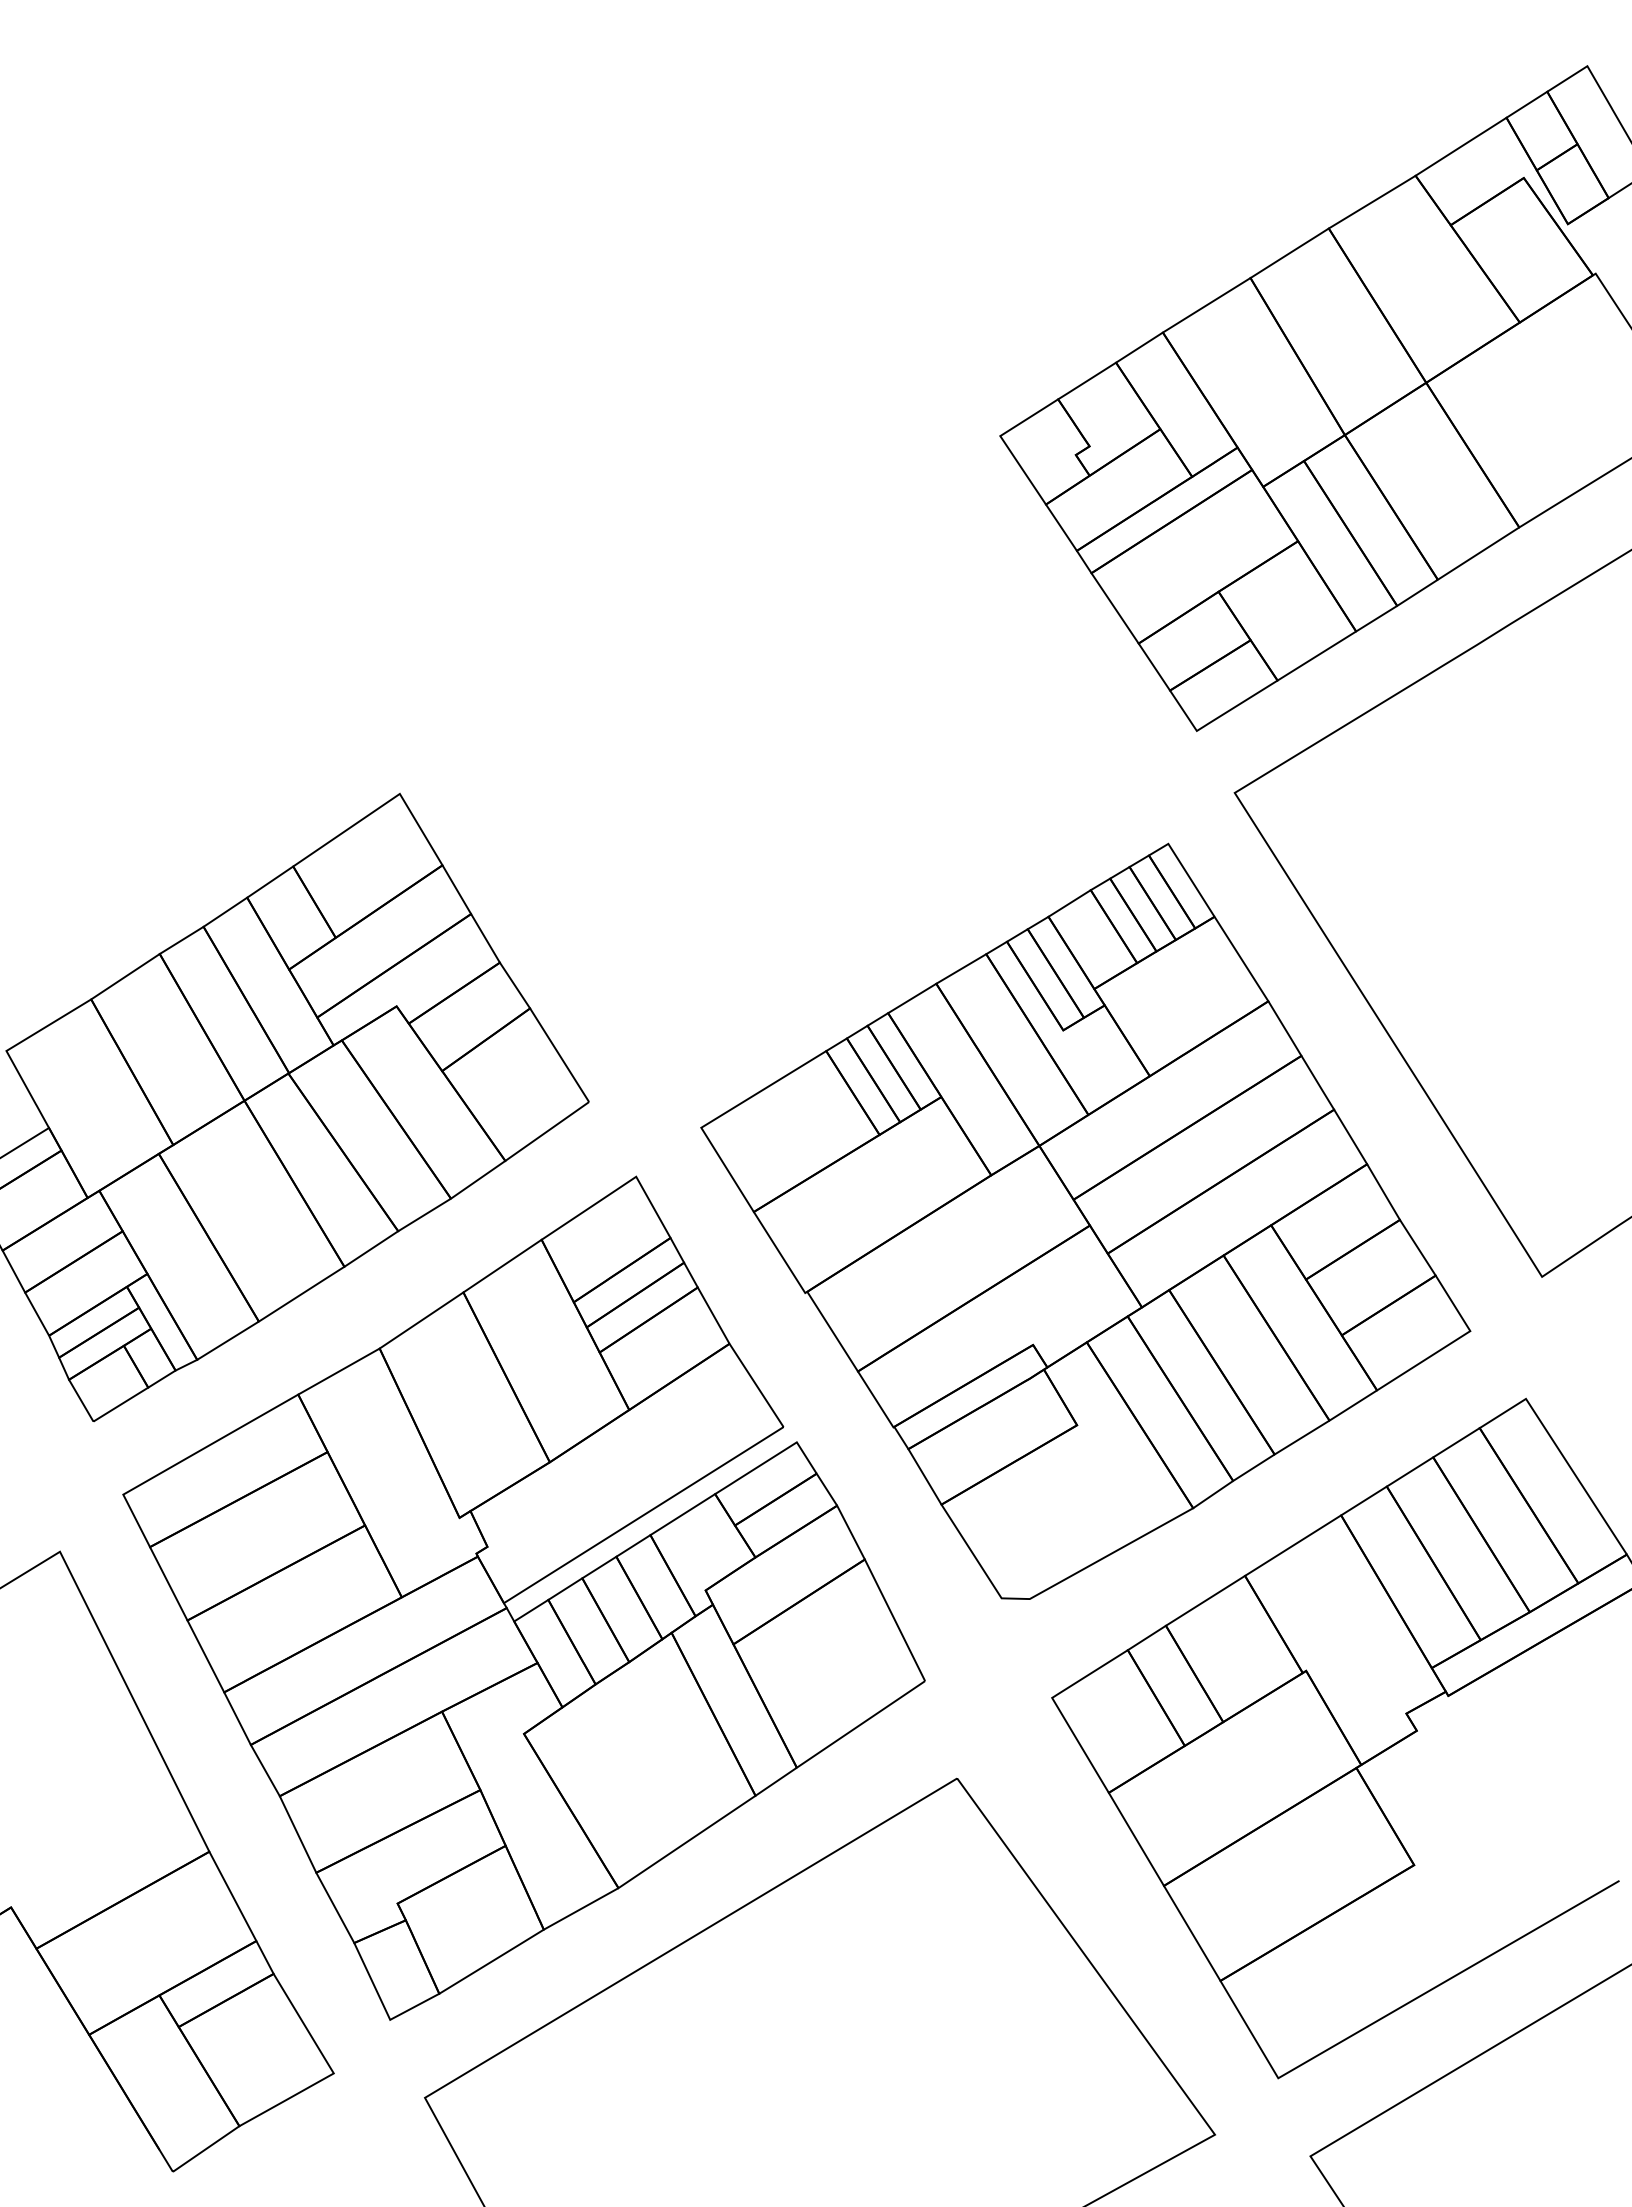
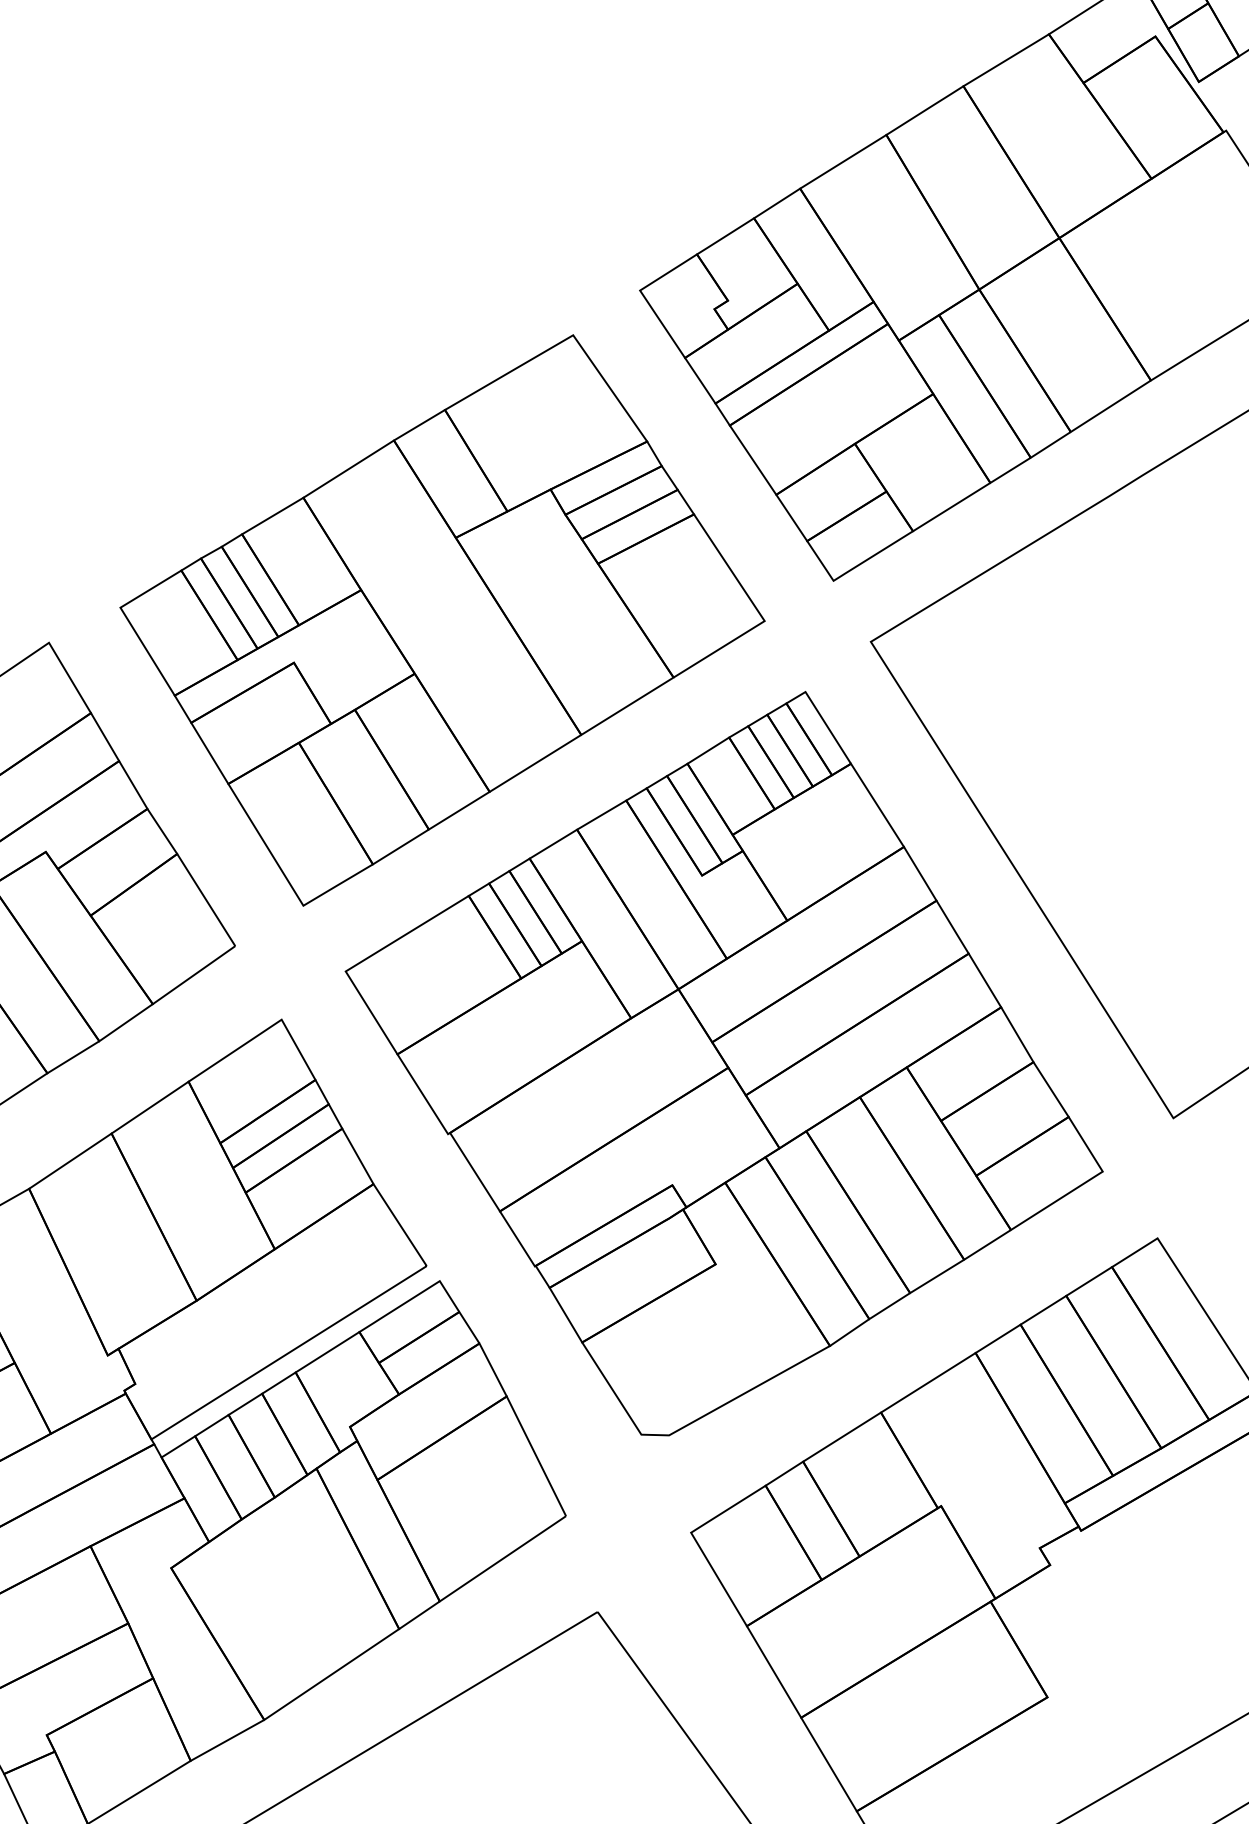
part: (799, 770) -> (442, 619), added

